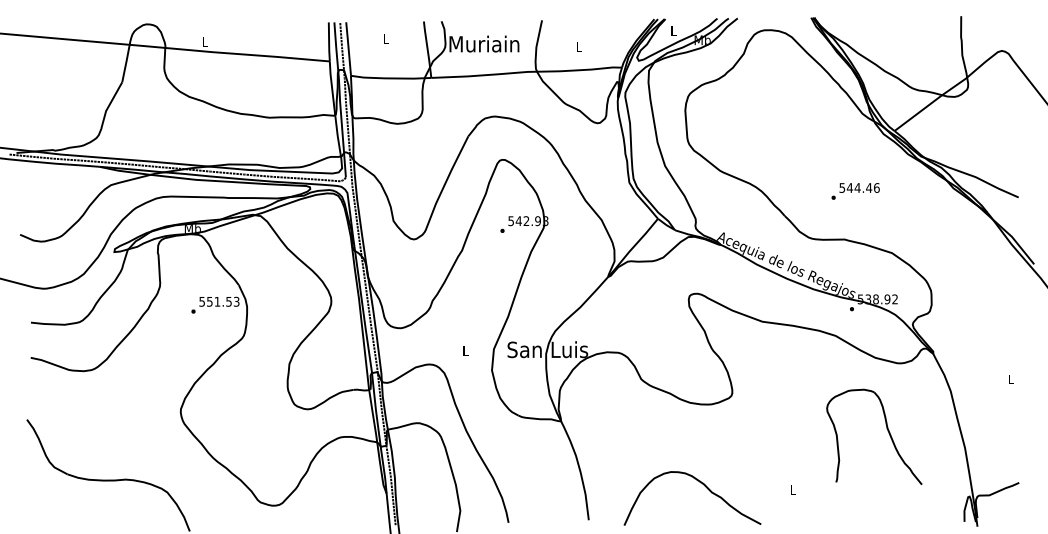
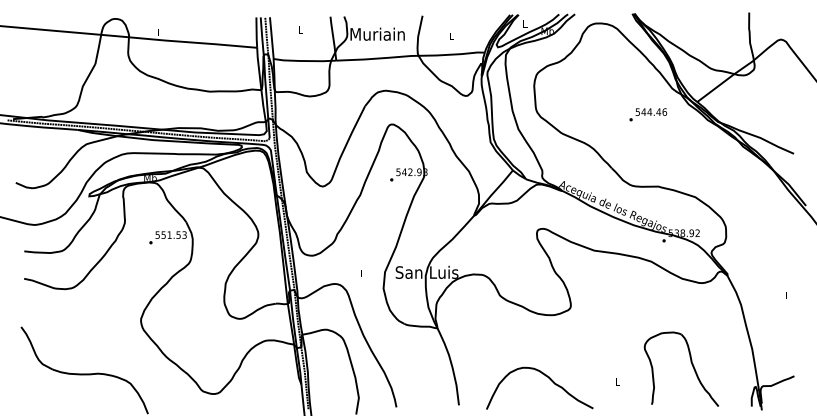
text: (855, 191) -> (648, 114), moved
part: (887, 431) -> (691, 365), moved

